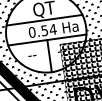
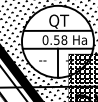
text: (53, 29) -> (64, 40), 0.54 -> 0.58

